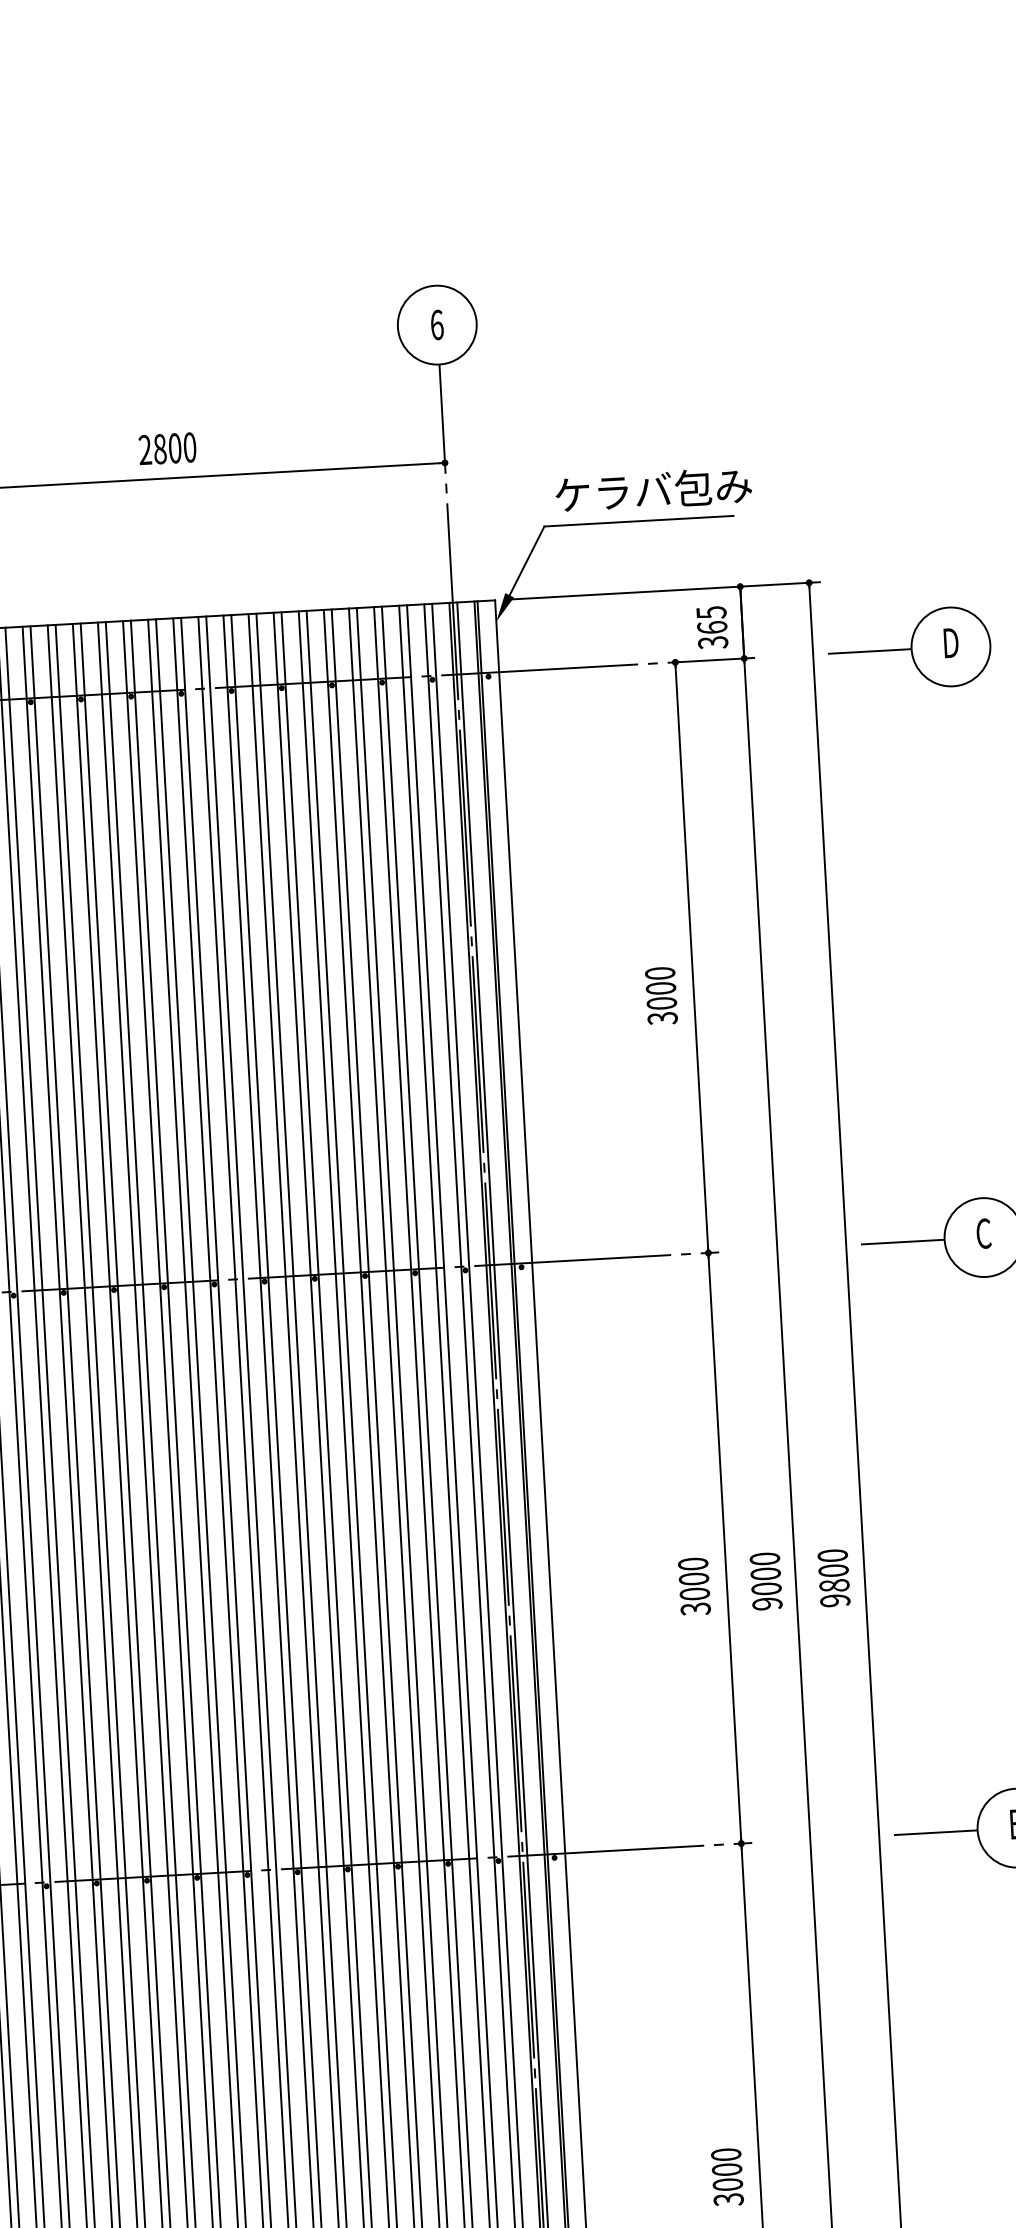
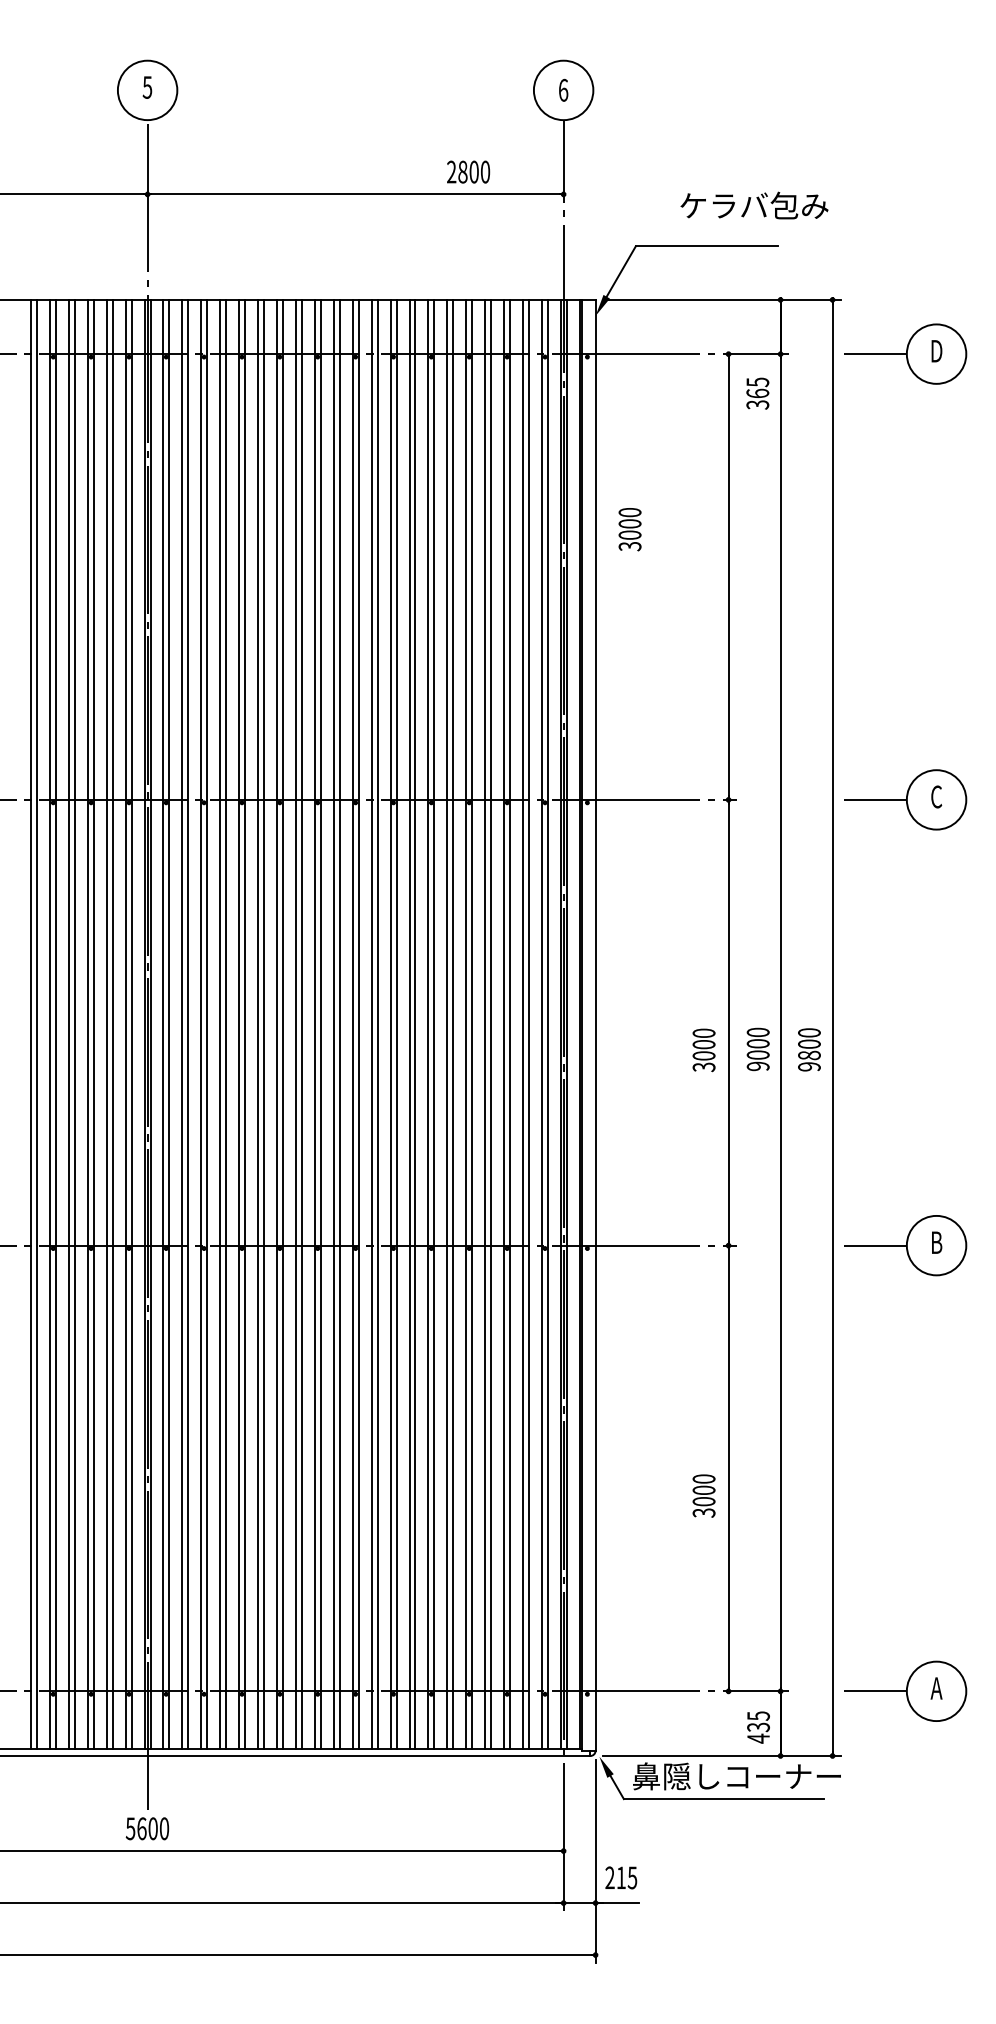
text: (167, 447) -> (468, 171), moved
text: (653, 489) -> (754, 205), moved
text: (711, 627) -> (757, 393), moved
text: (660, 995) -> (629, 529), moved

